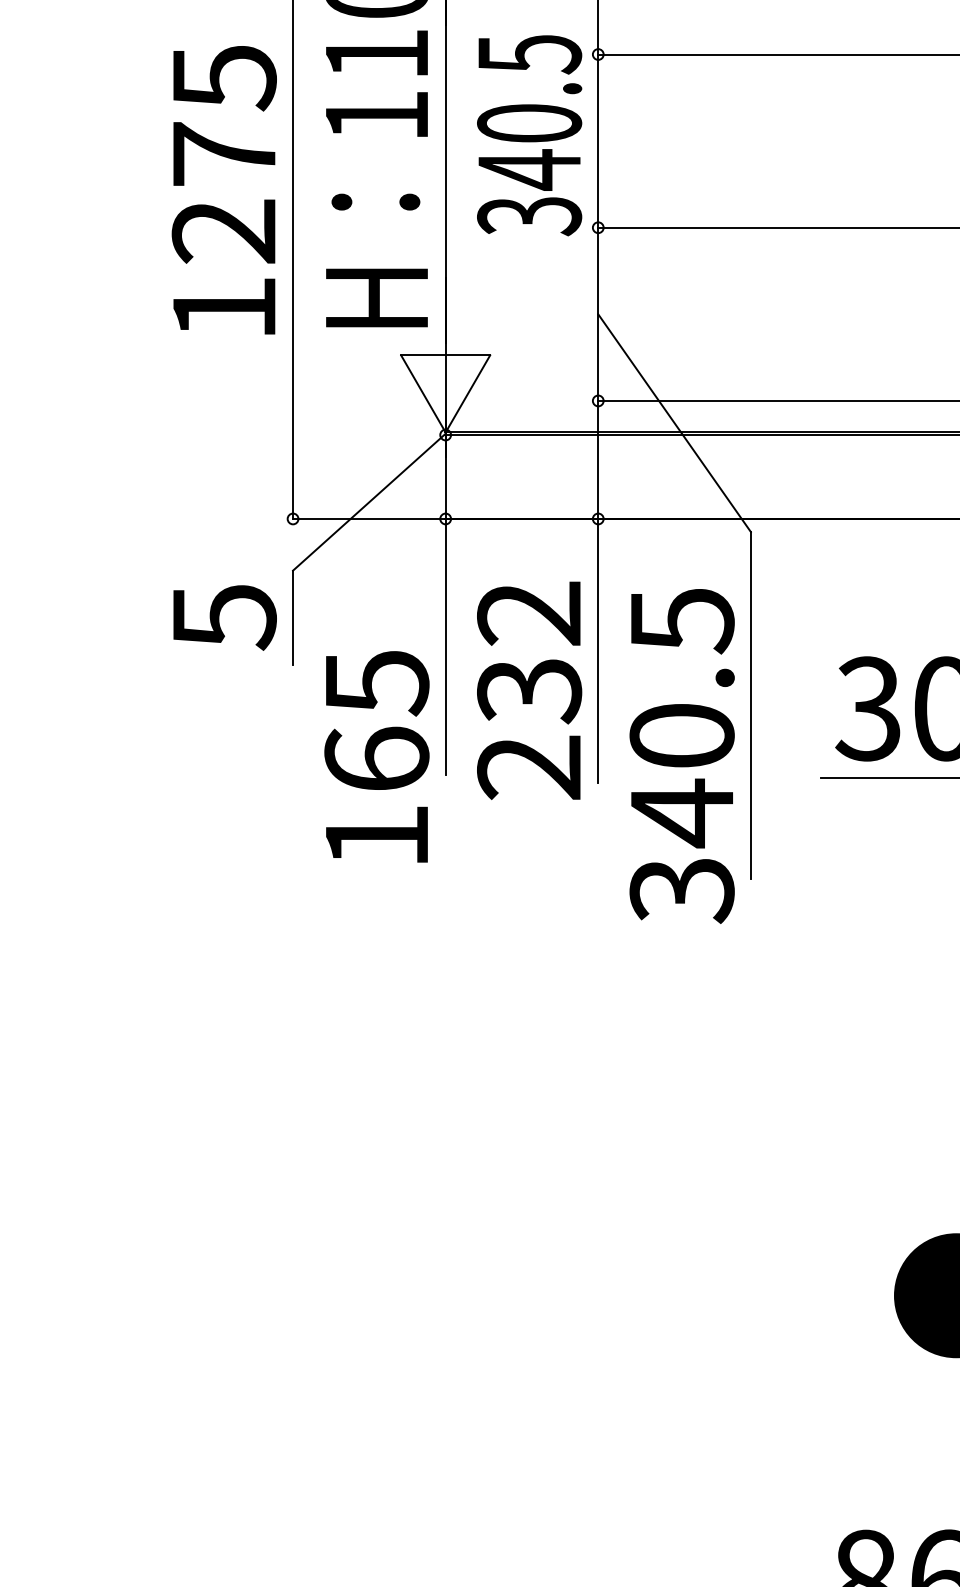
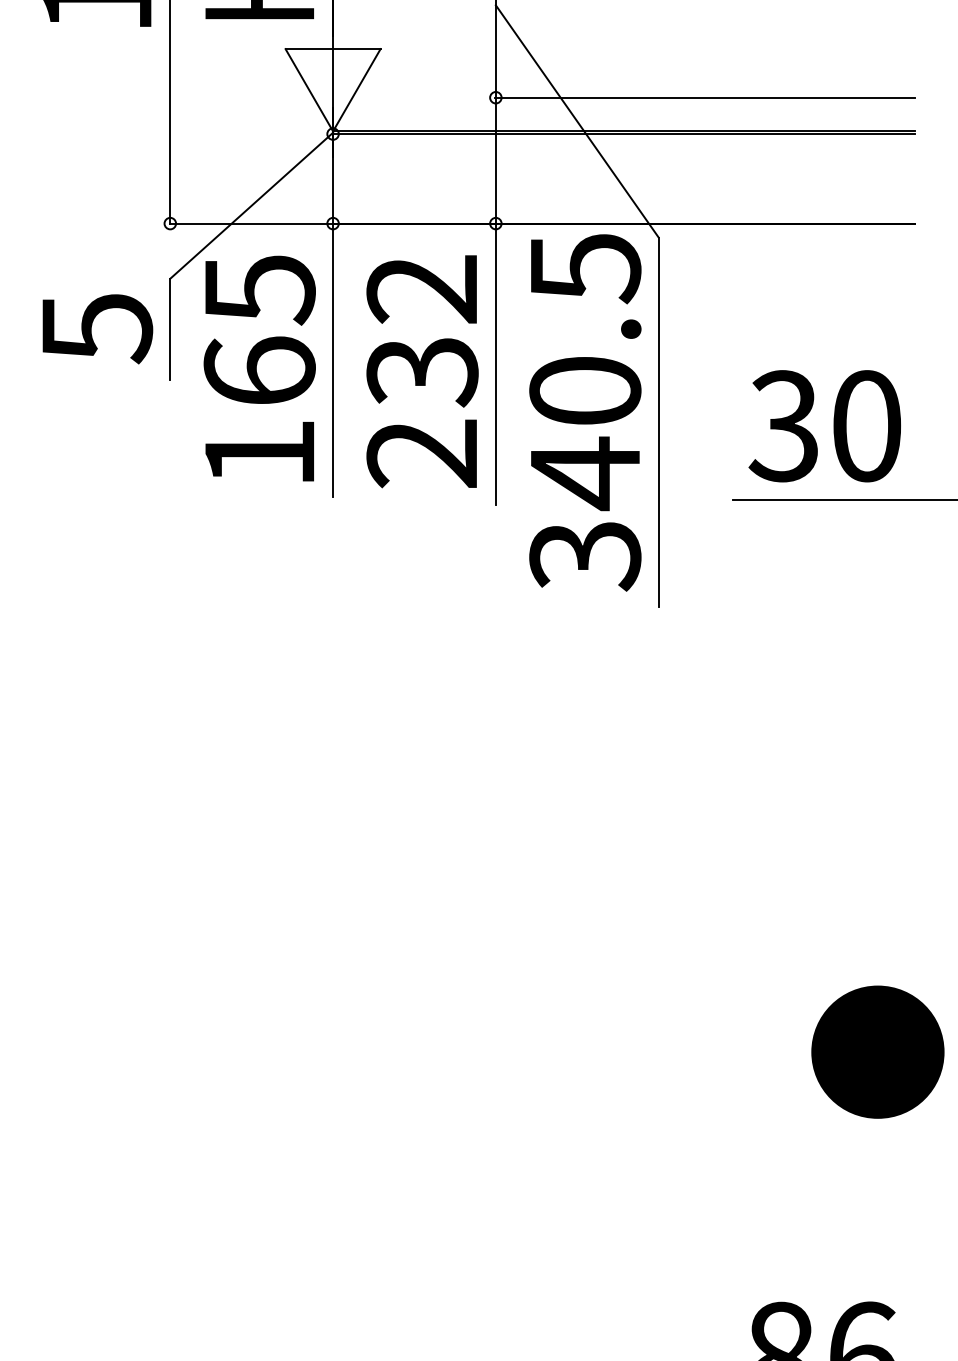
text: (529, 690) -> (422, 371), moved
text: (376, 756) -> (259, 368), moved
text: (681, 756) -> (584, 412), moved

